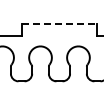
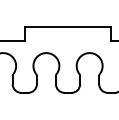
line: (59, 23) -> (68, 26), dashed -> solid

